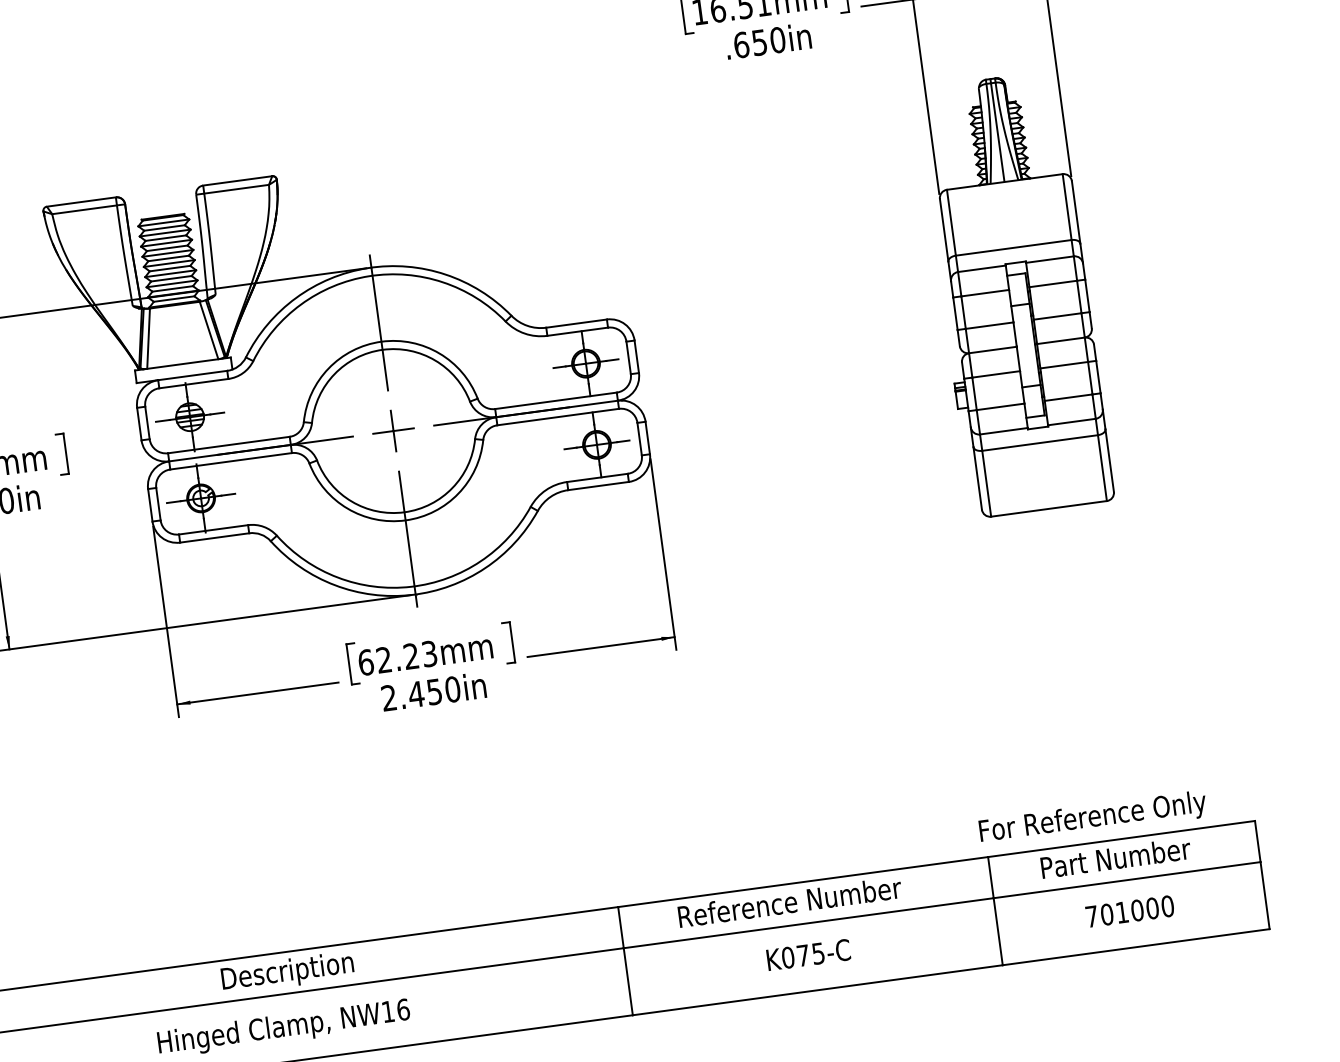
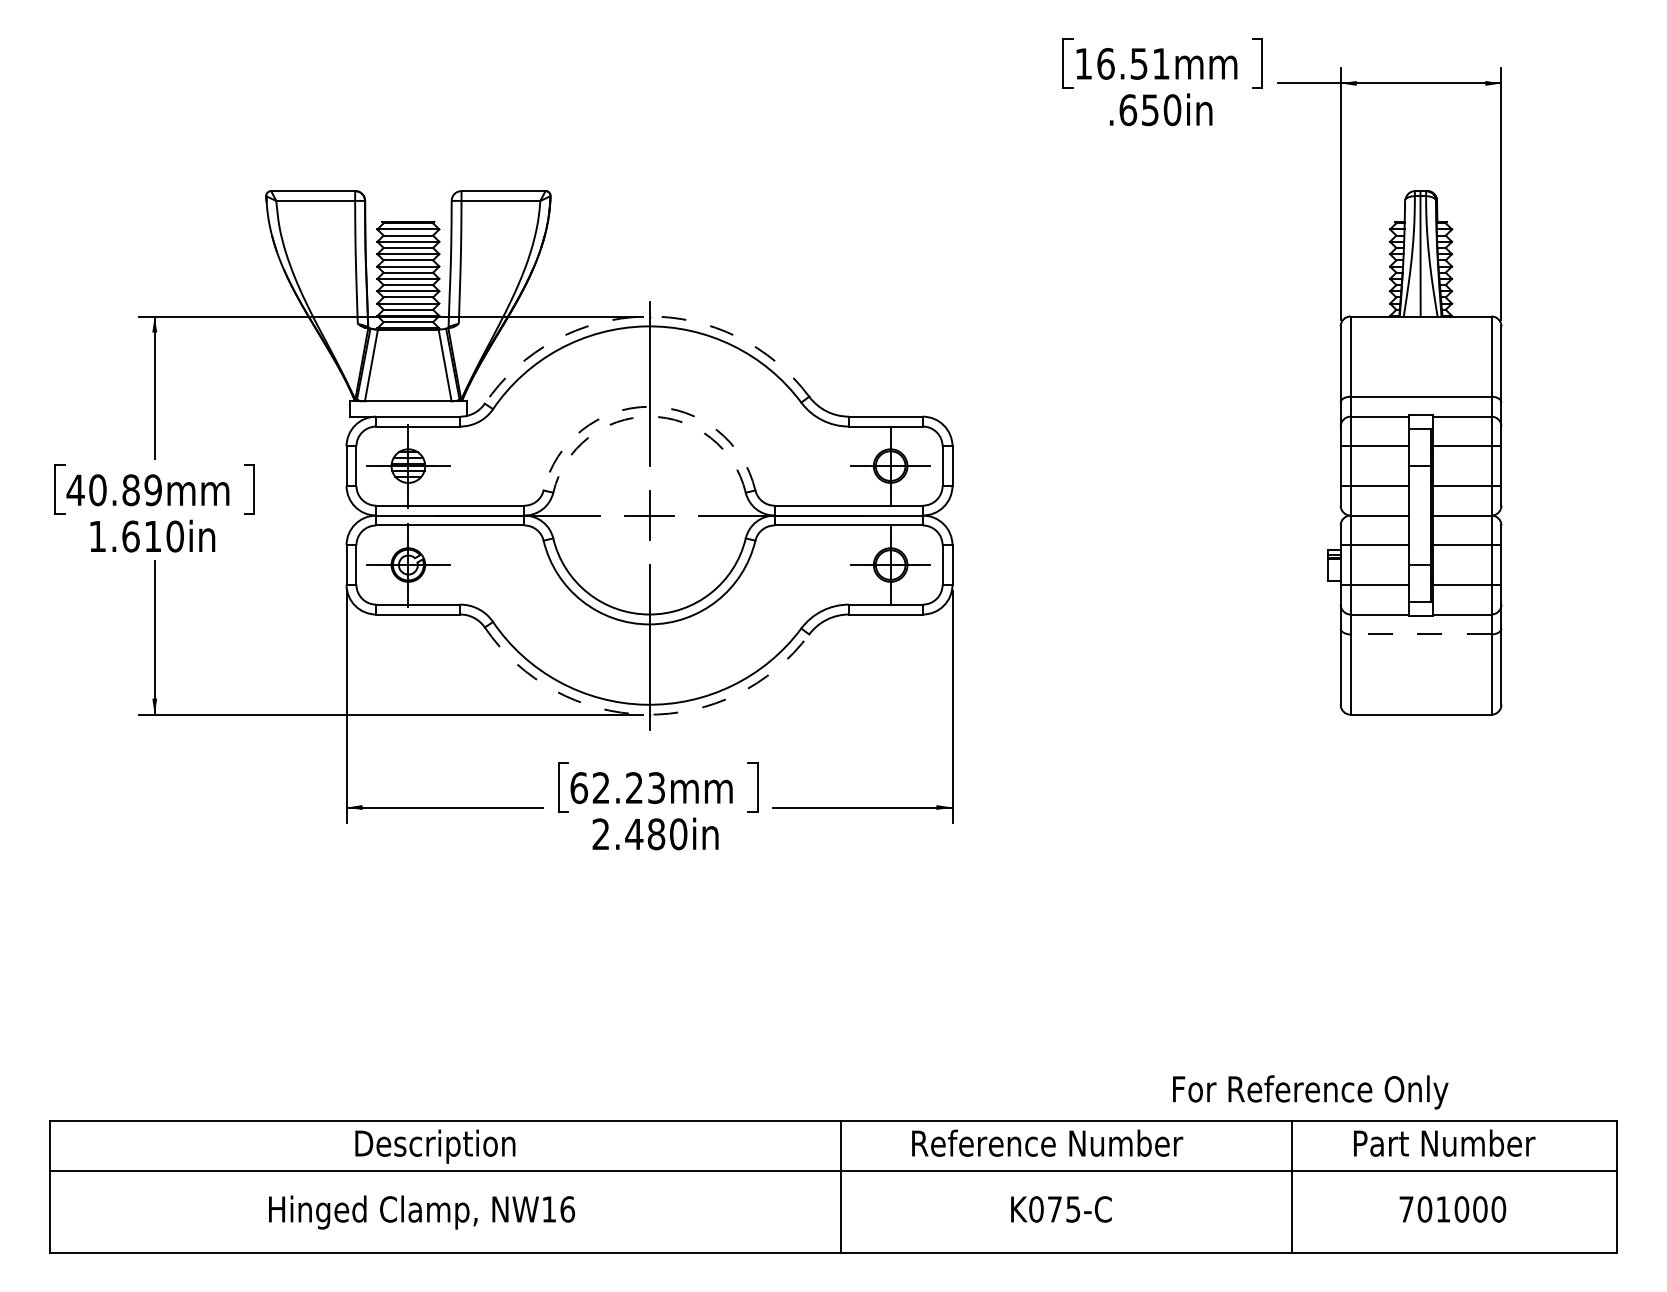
arc: (368, 268) -> (645, 316), solid -> dashed
arc: (381, 341) -> (649, 406), solid -> dashed
arc: (382, 349) -> (649, 416), solid -> dashed
line: (1039, 443) -> (1420, 634), solid -> dashed
arc: (412, 594) -> (645, 714), solid -> dashed
text: (434, 692) -> (656, 834), 2.450in -> 2.480in
text: (1092, 818) -> (1310, 1092), moved

